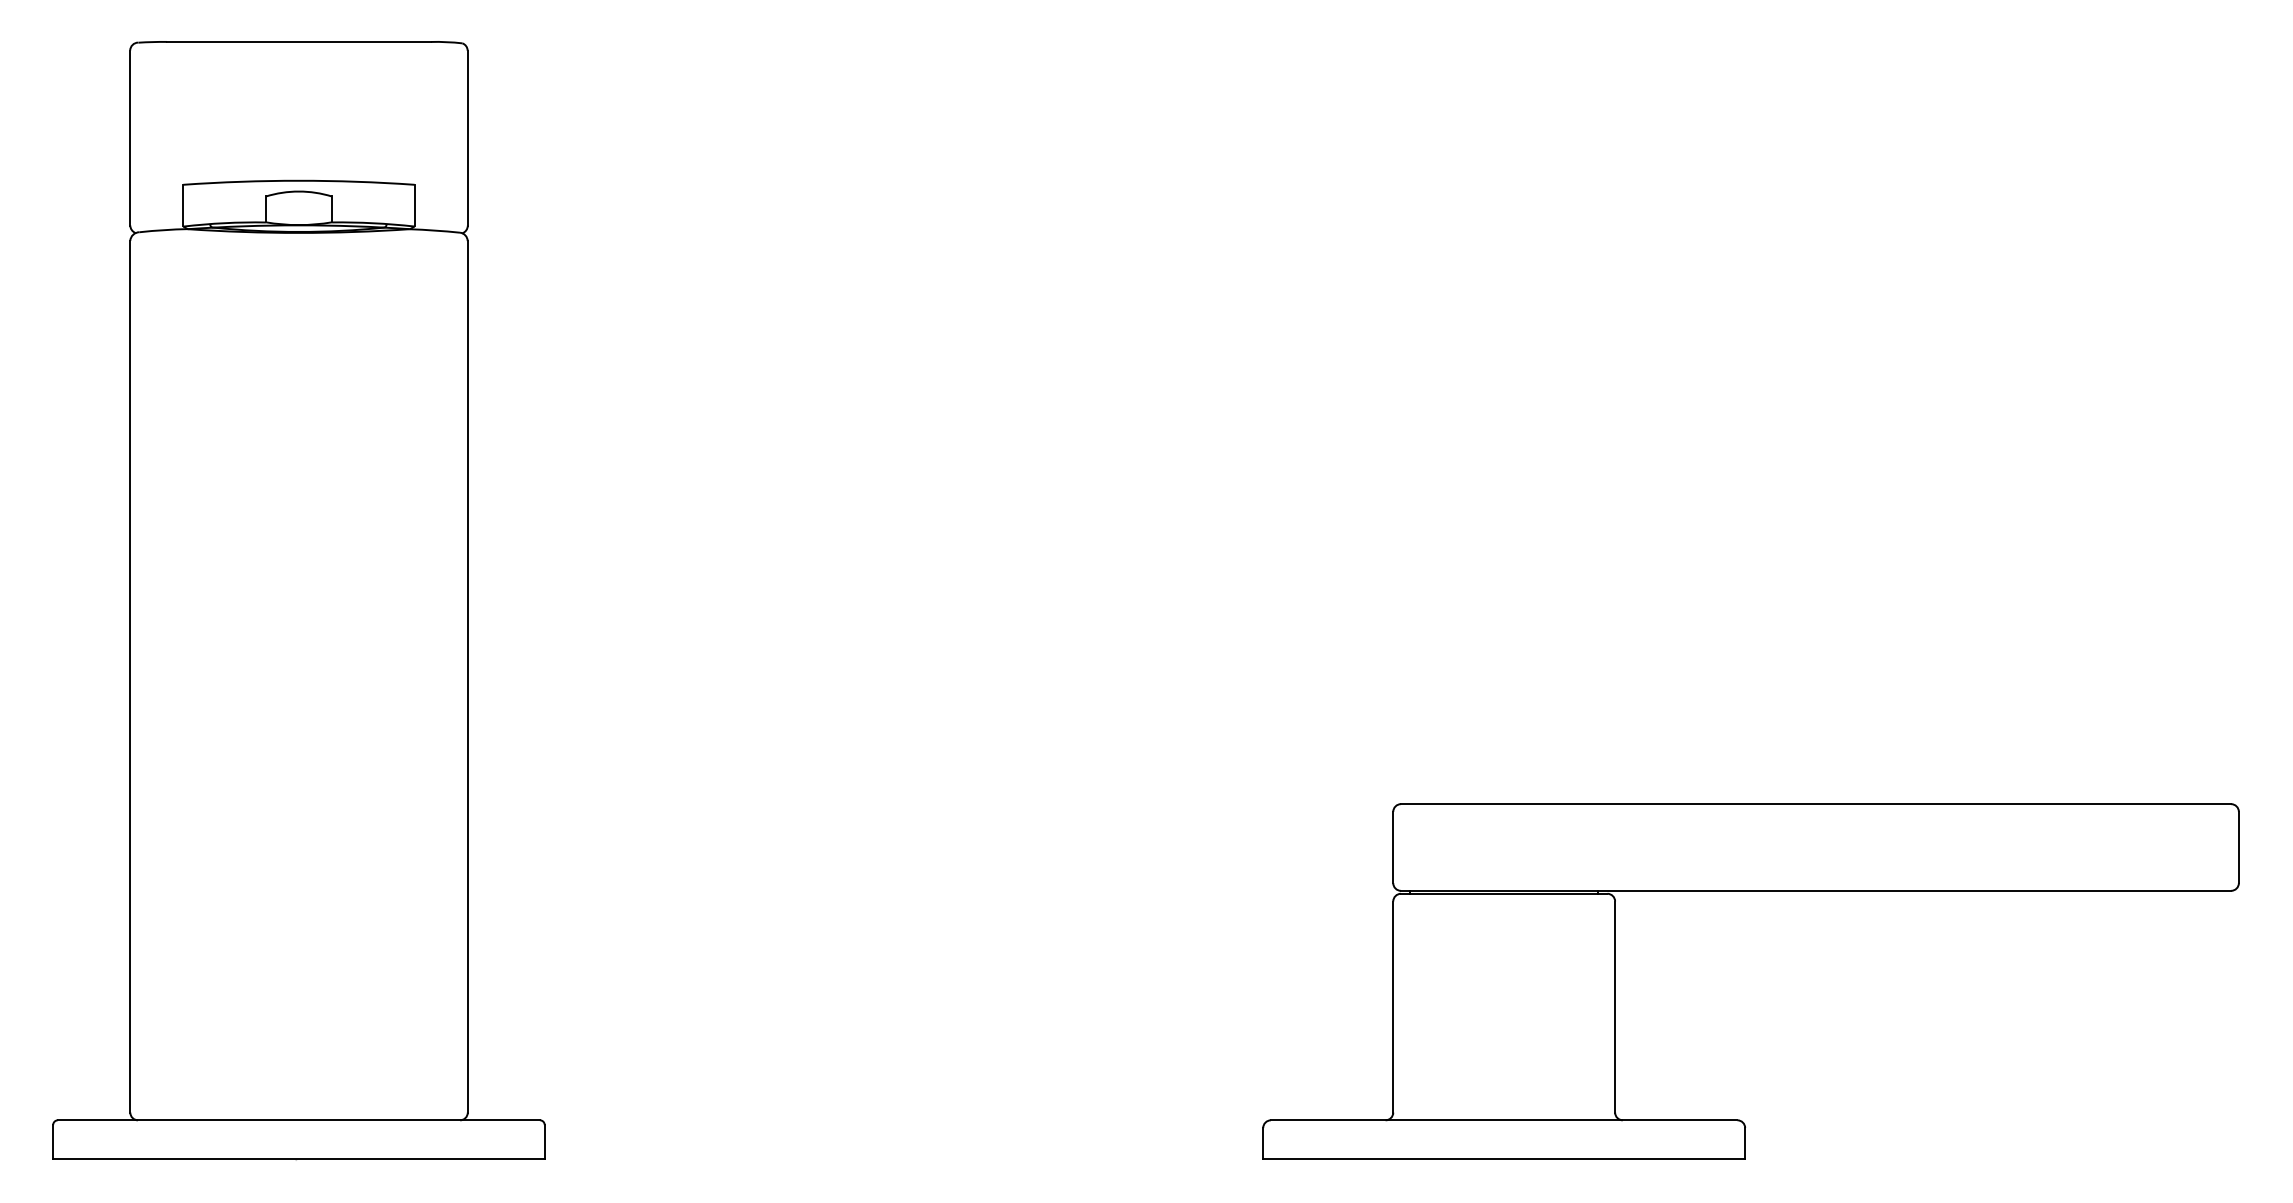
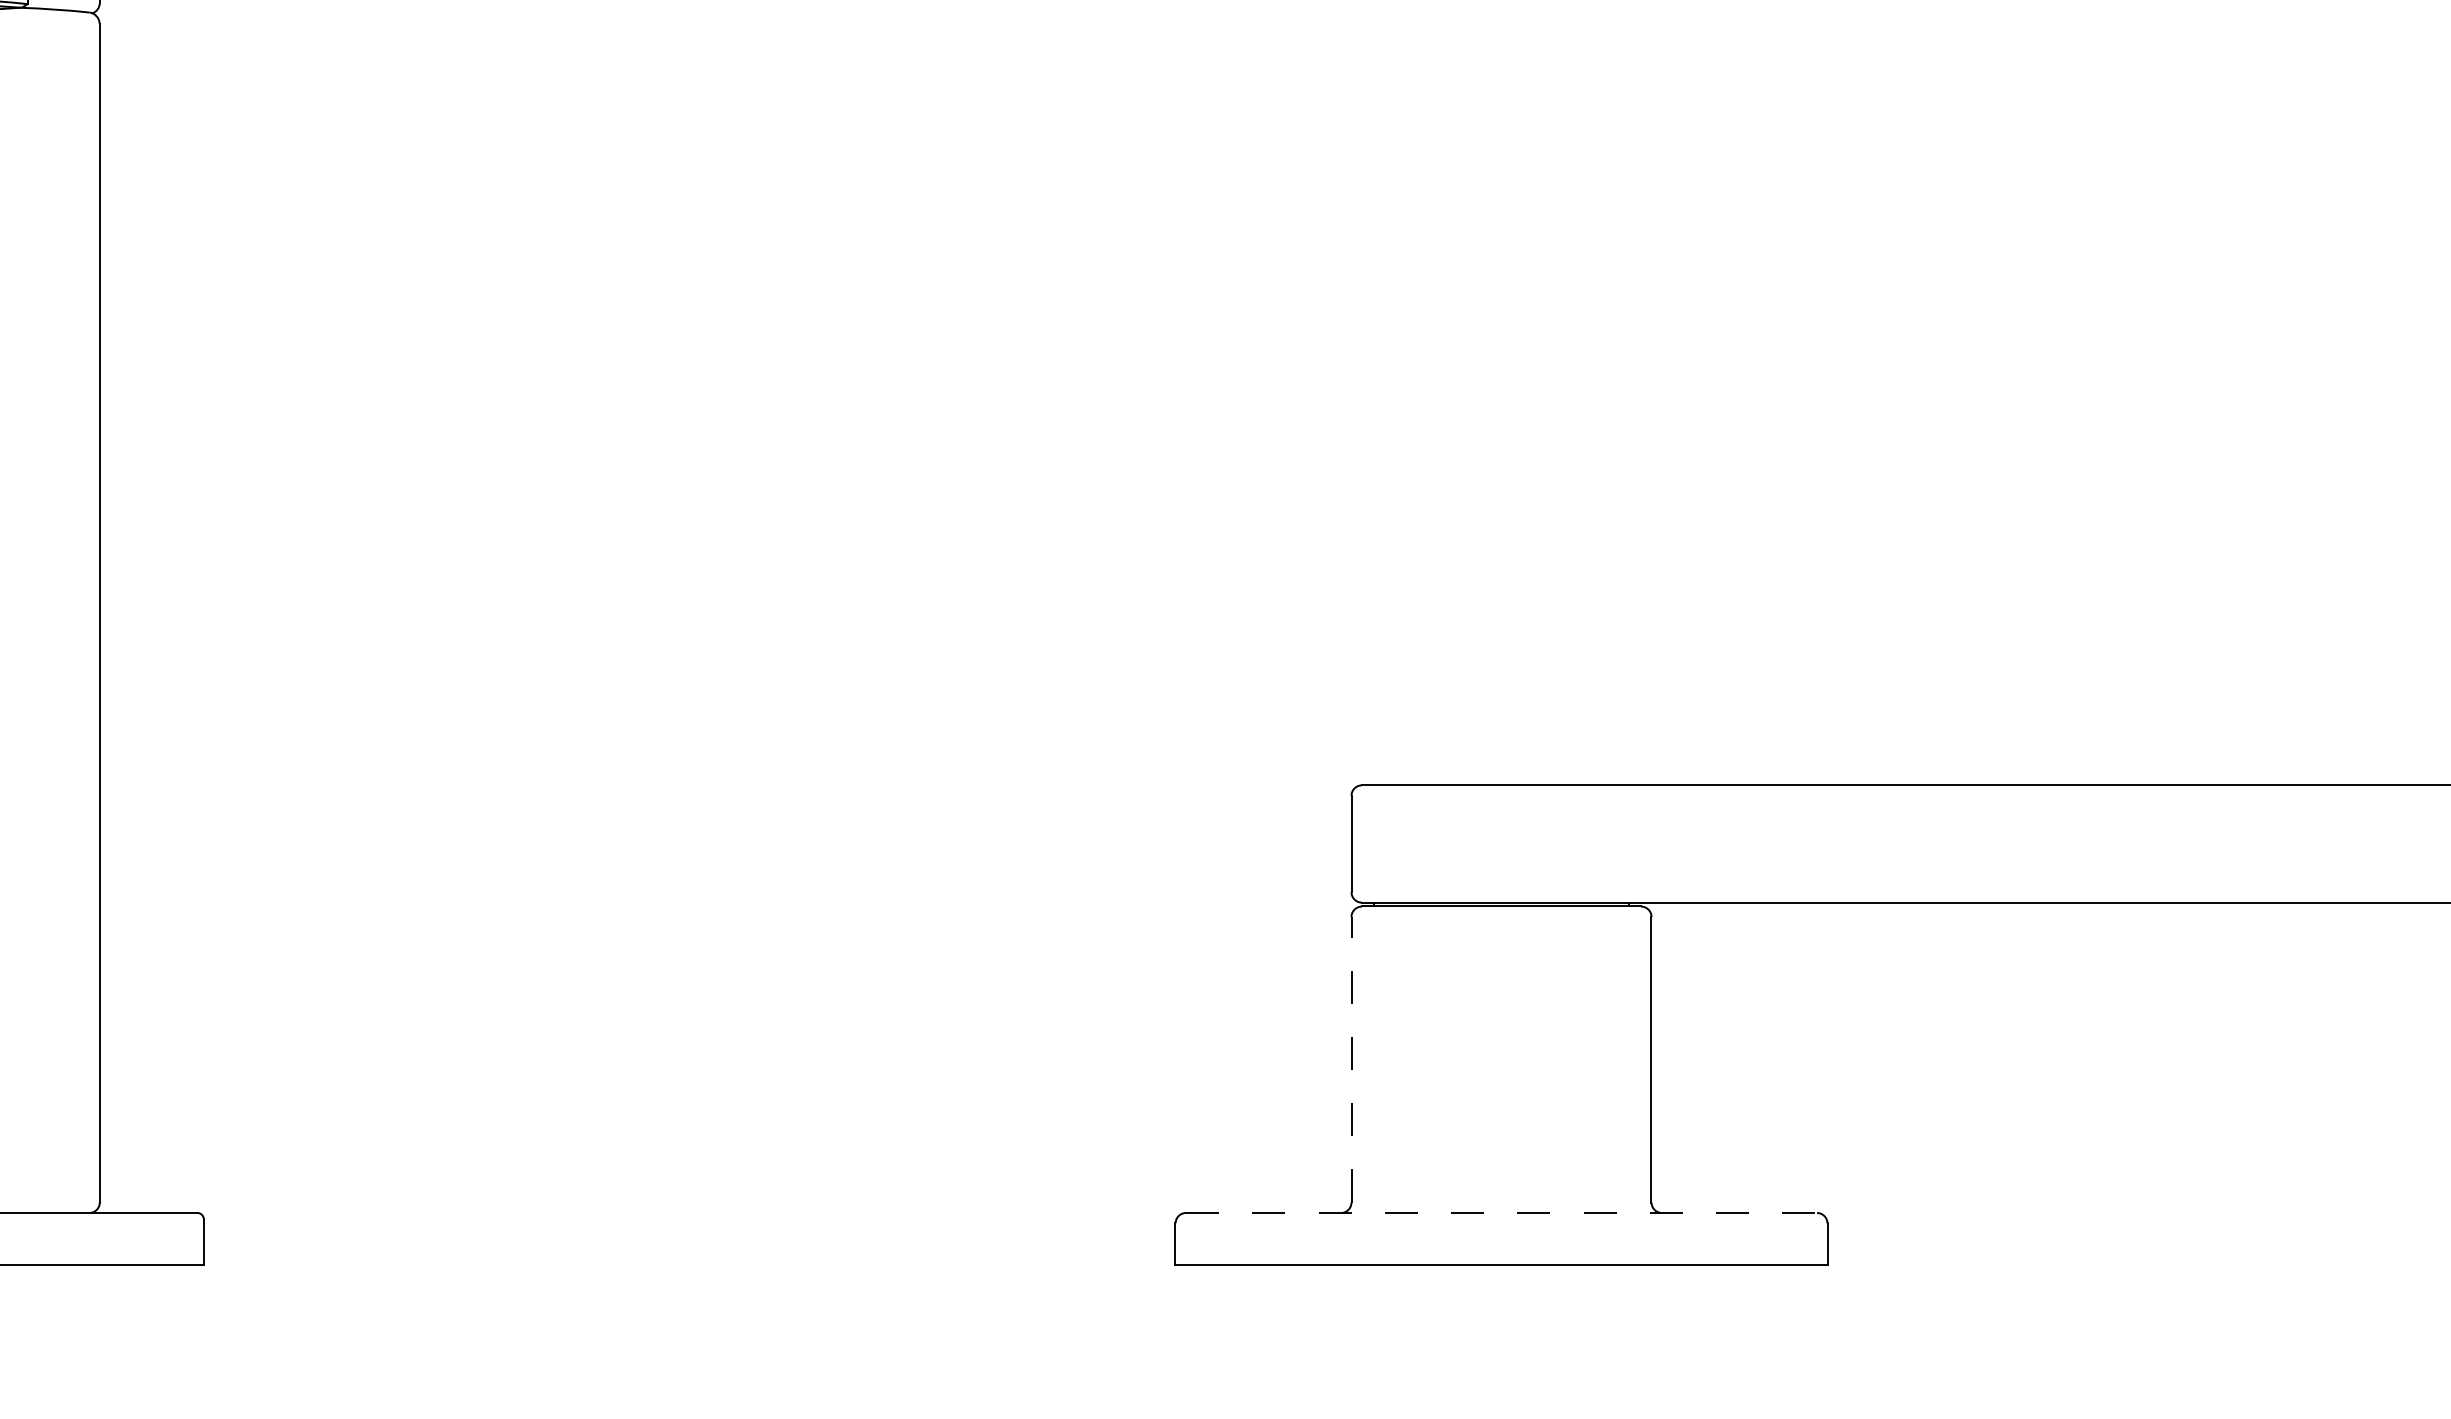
line: (1393, 1007) -> (1351, 1060), solid -> dashed
line: (1504, 1120) -> (1501, 1213), solid -> dashed

